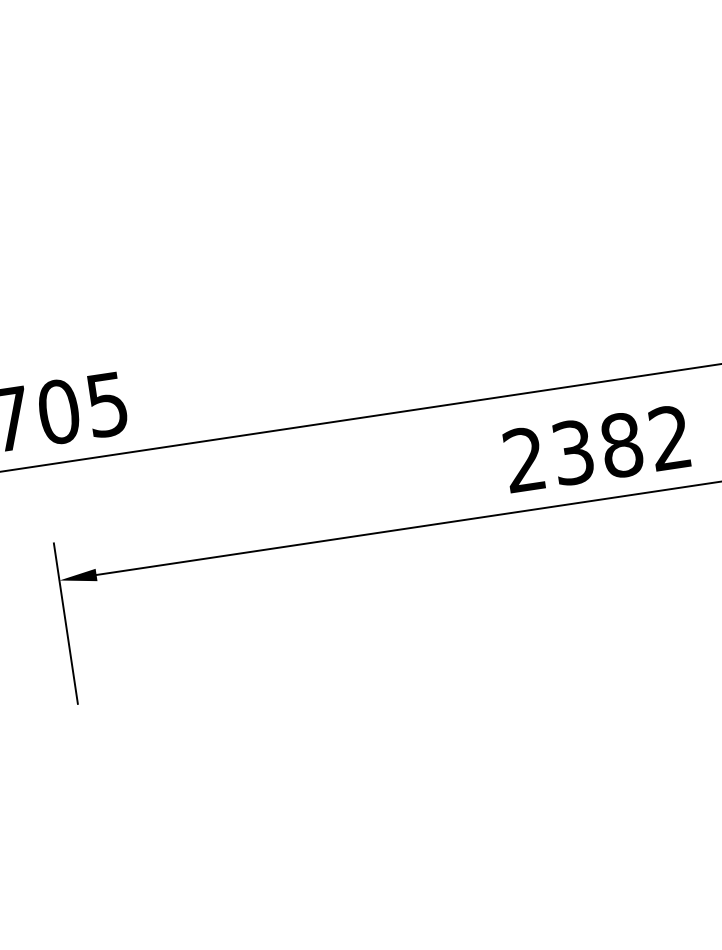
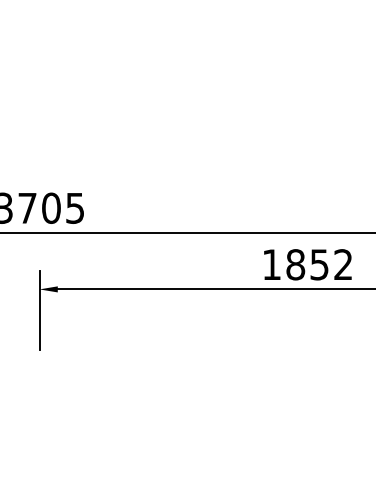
text: (572, 452) -> (295, 264), 2382 -> 1852

